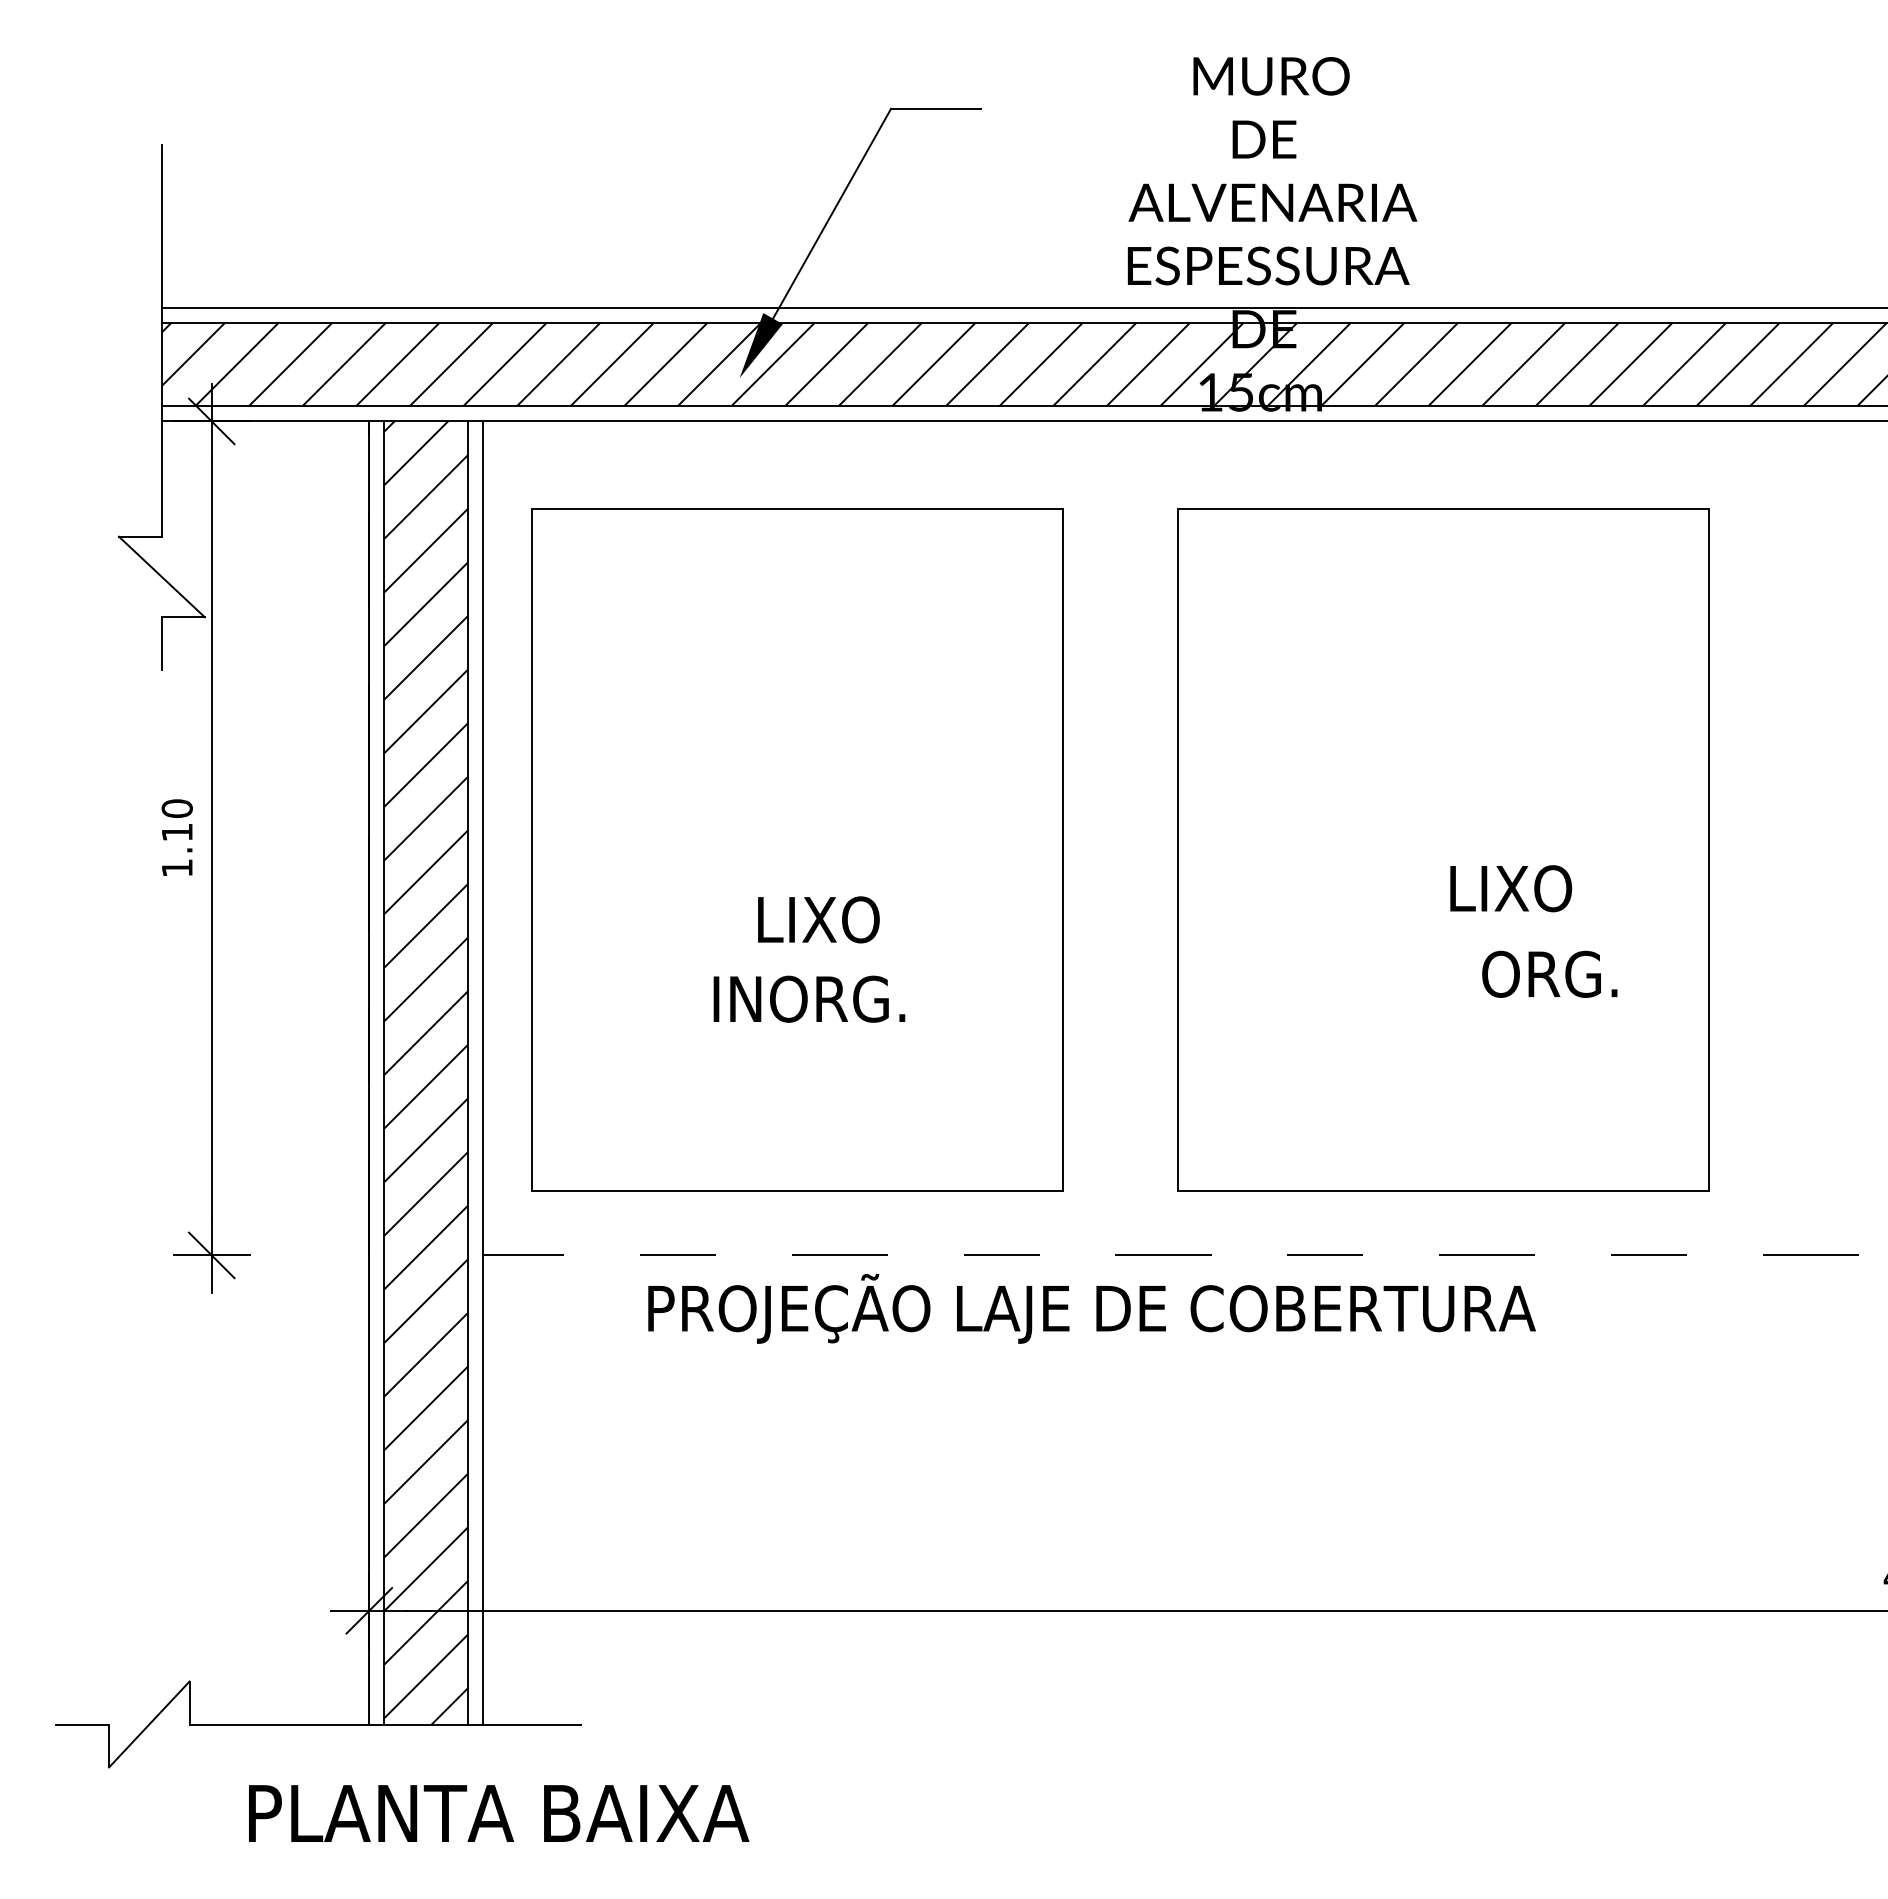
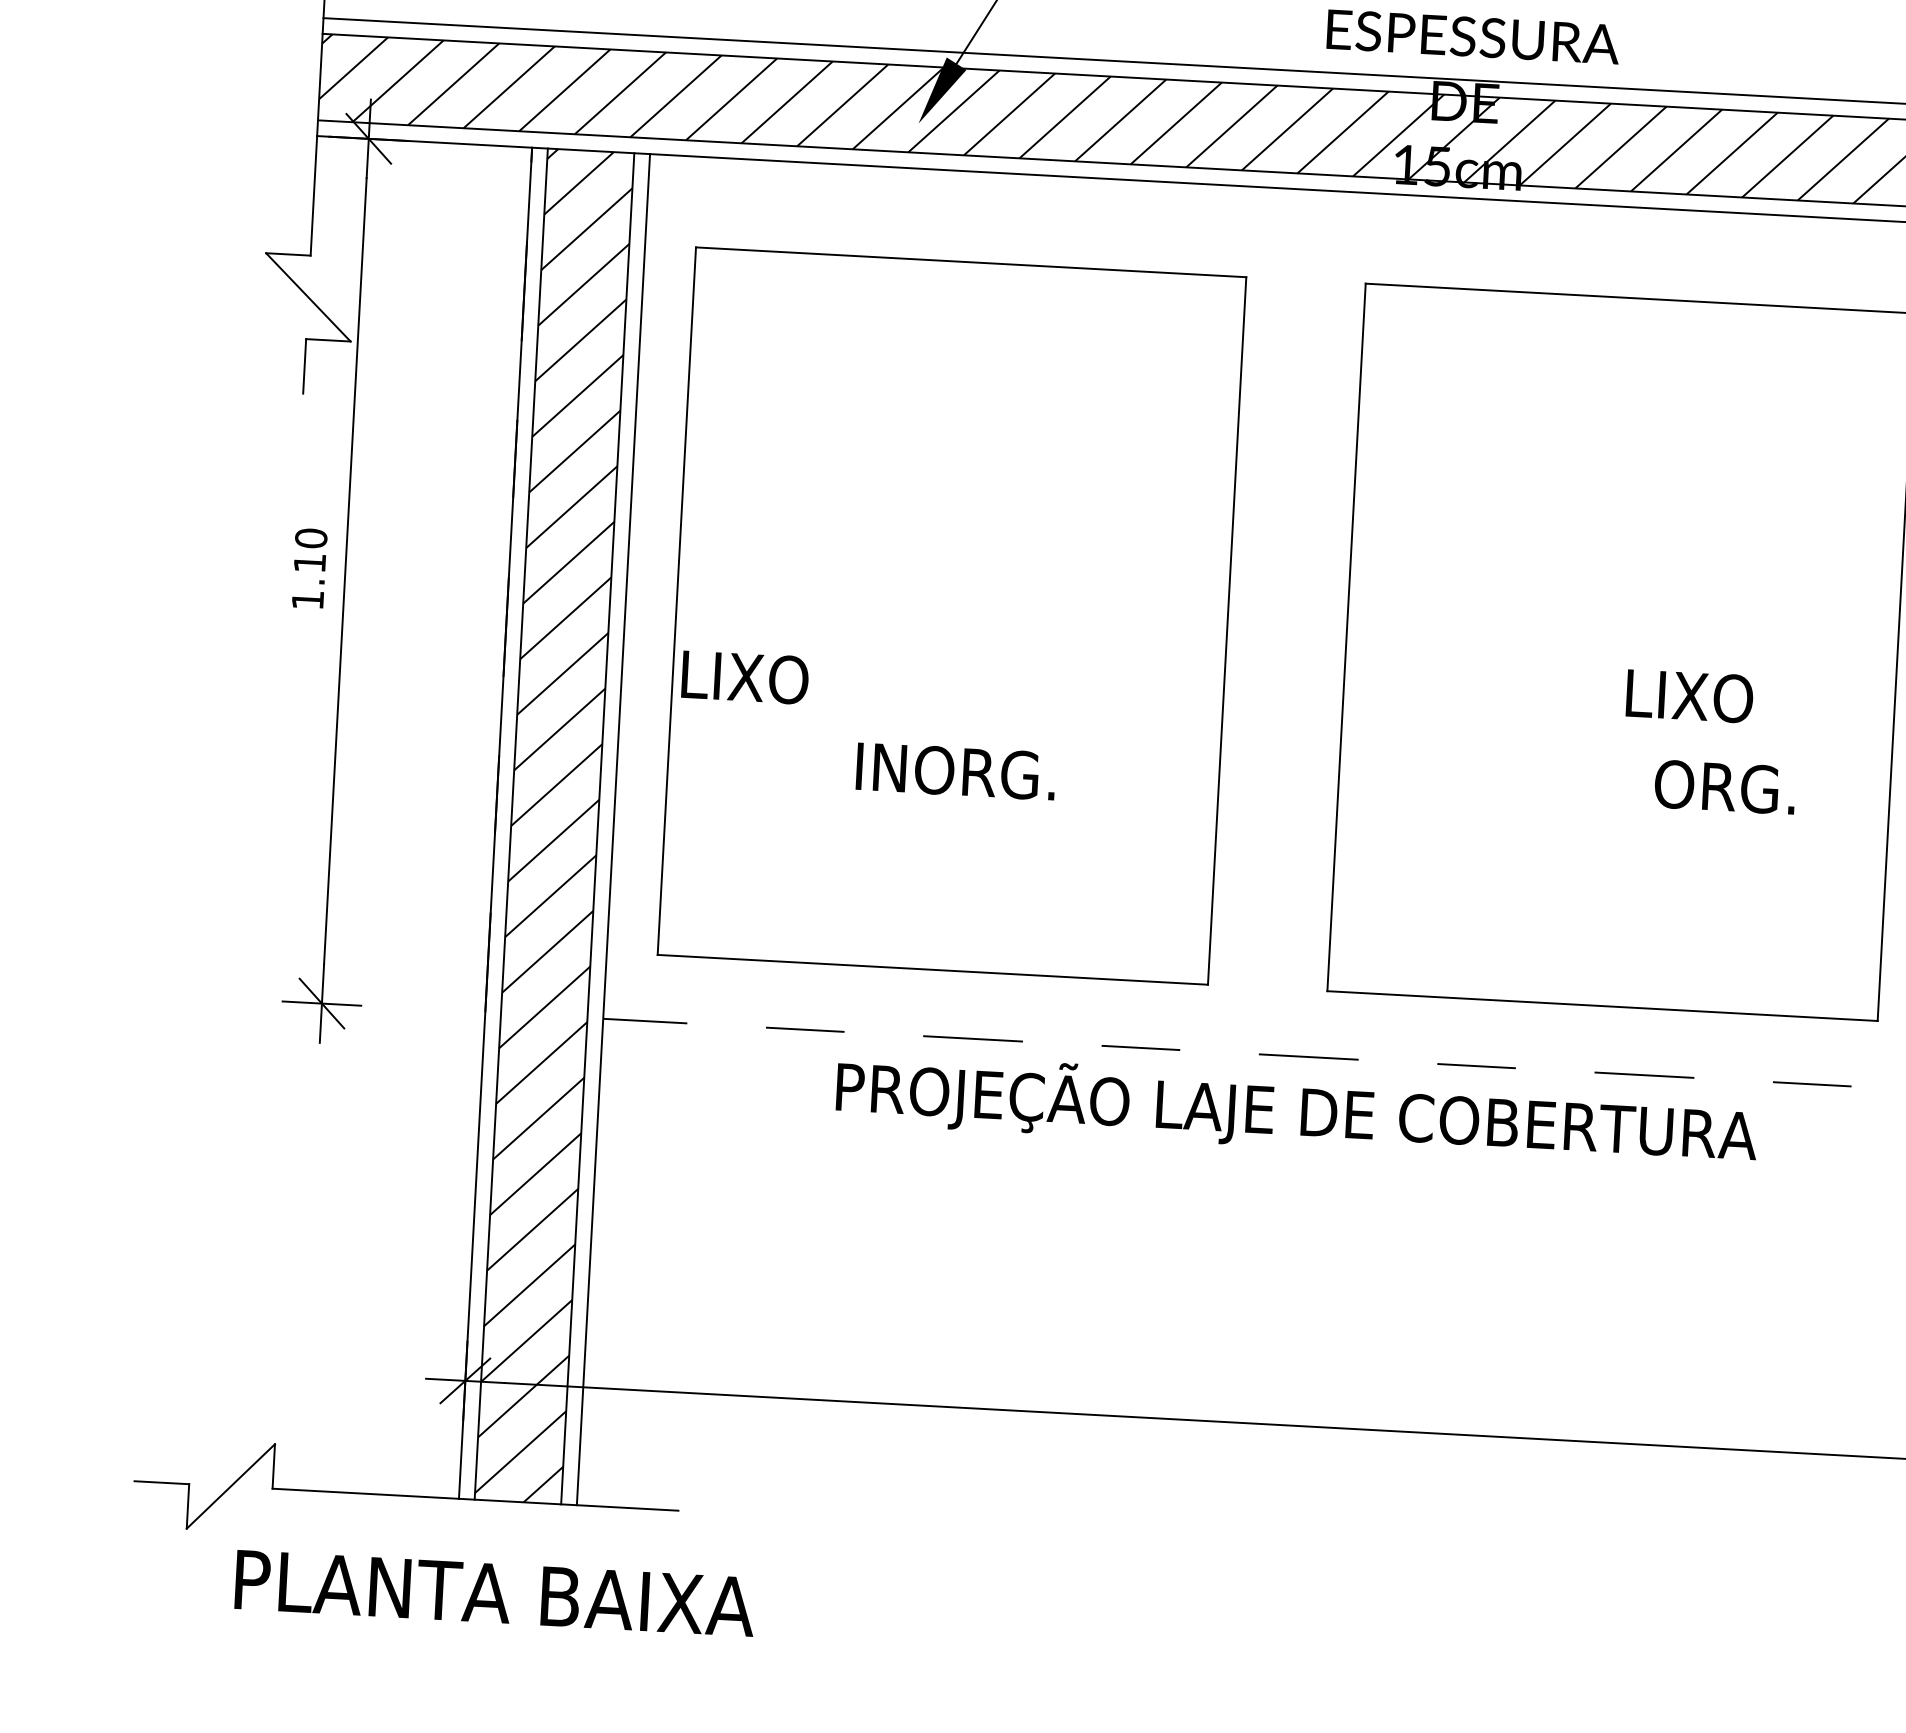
text: (818, 919) -> (744, 677), moved
text: (1091, 1308) -> (1296, 1111), moved
text: (499, 1813) -> (495, 1593), moved

